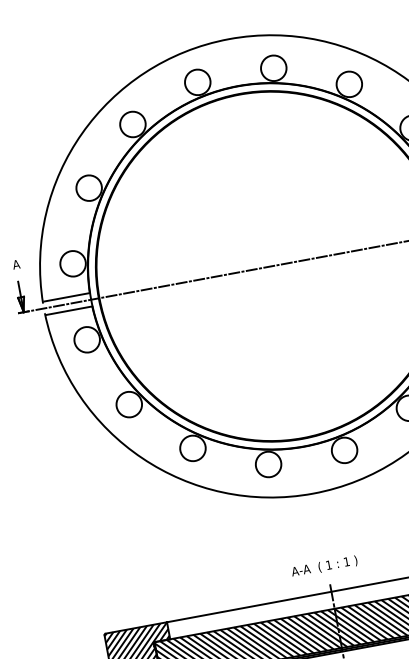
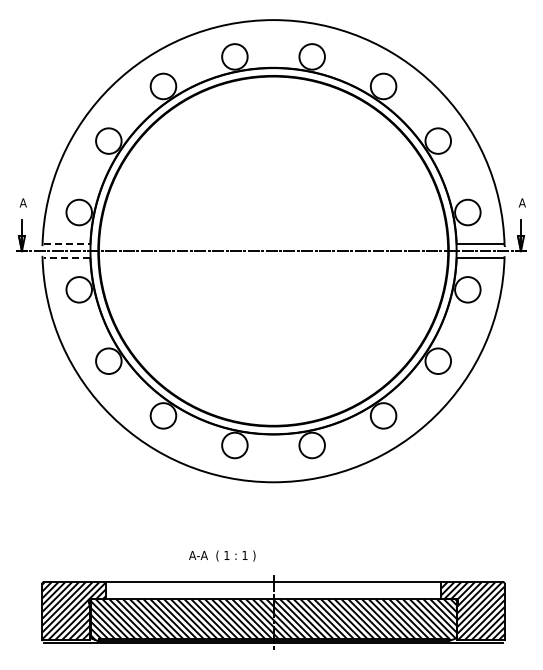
line: (67, 297) -> (67, 244), solid -> dashed
line: (68, 310) -> (66, 257), solid -> dashed
text: (324, 565) -> (222, 555), moved

